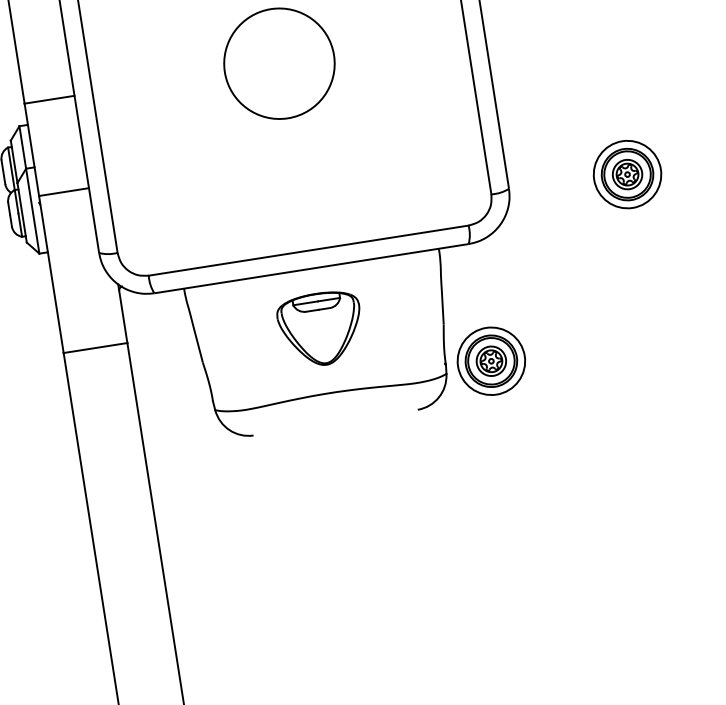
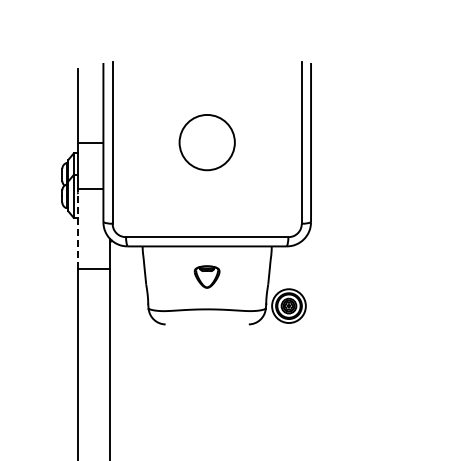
part: (627, 174) -> (370, 224), removed
line: (52, 275) -> (78, 229), solid -> dashed
part: (319, 328) -> (206, 276), size x0.6

